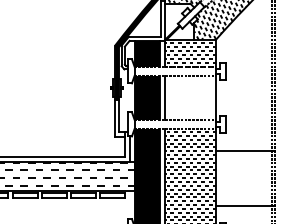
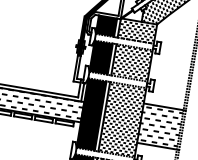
hatch: (190, 97) -> (131, 62), added
hatch: (243, 178) -> (159, 126), added

